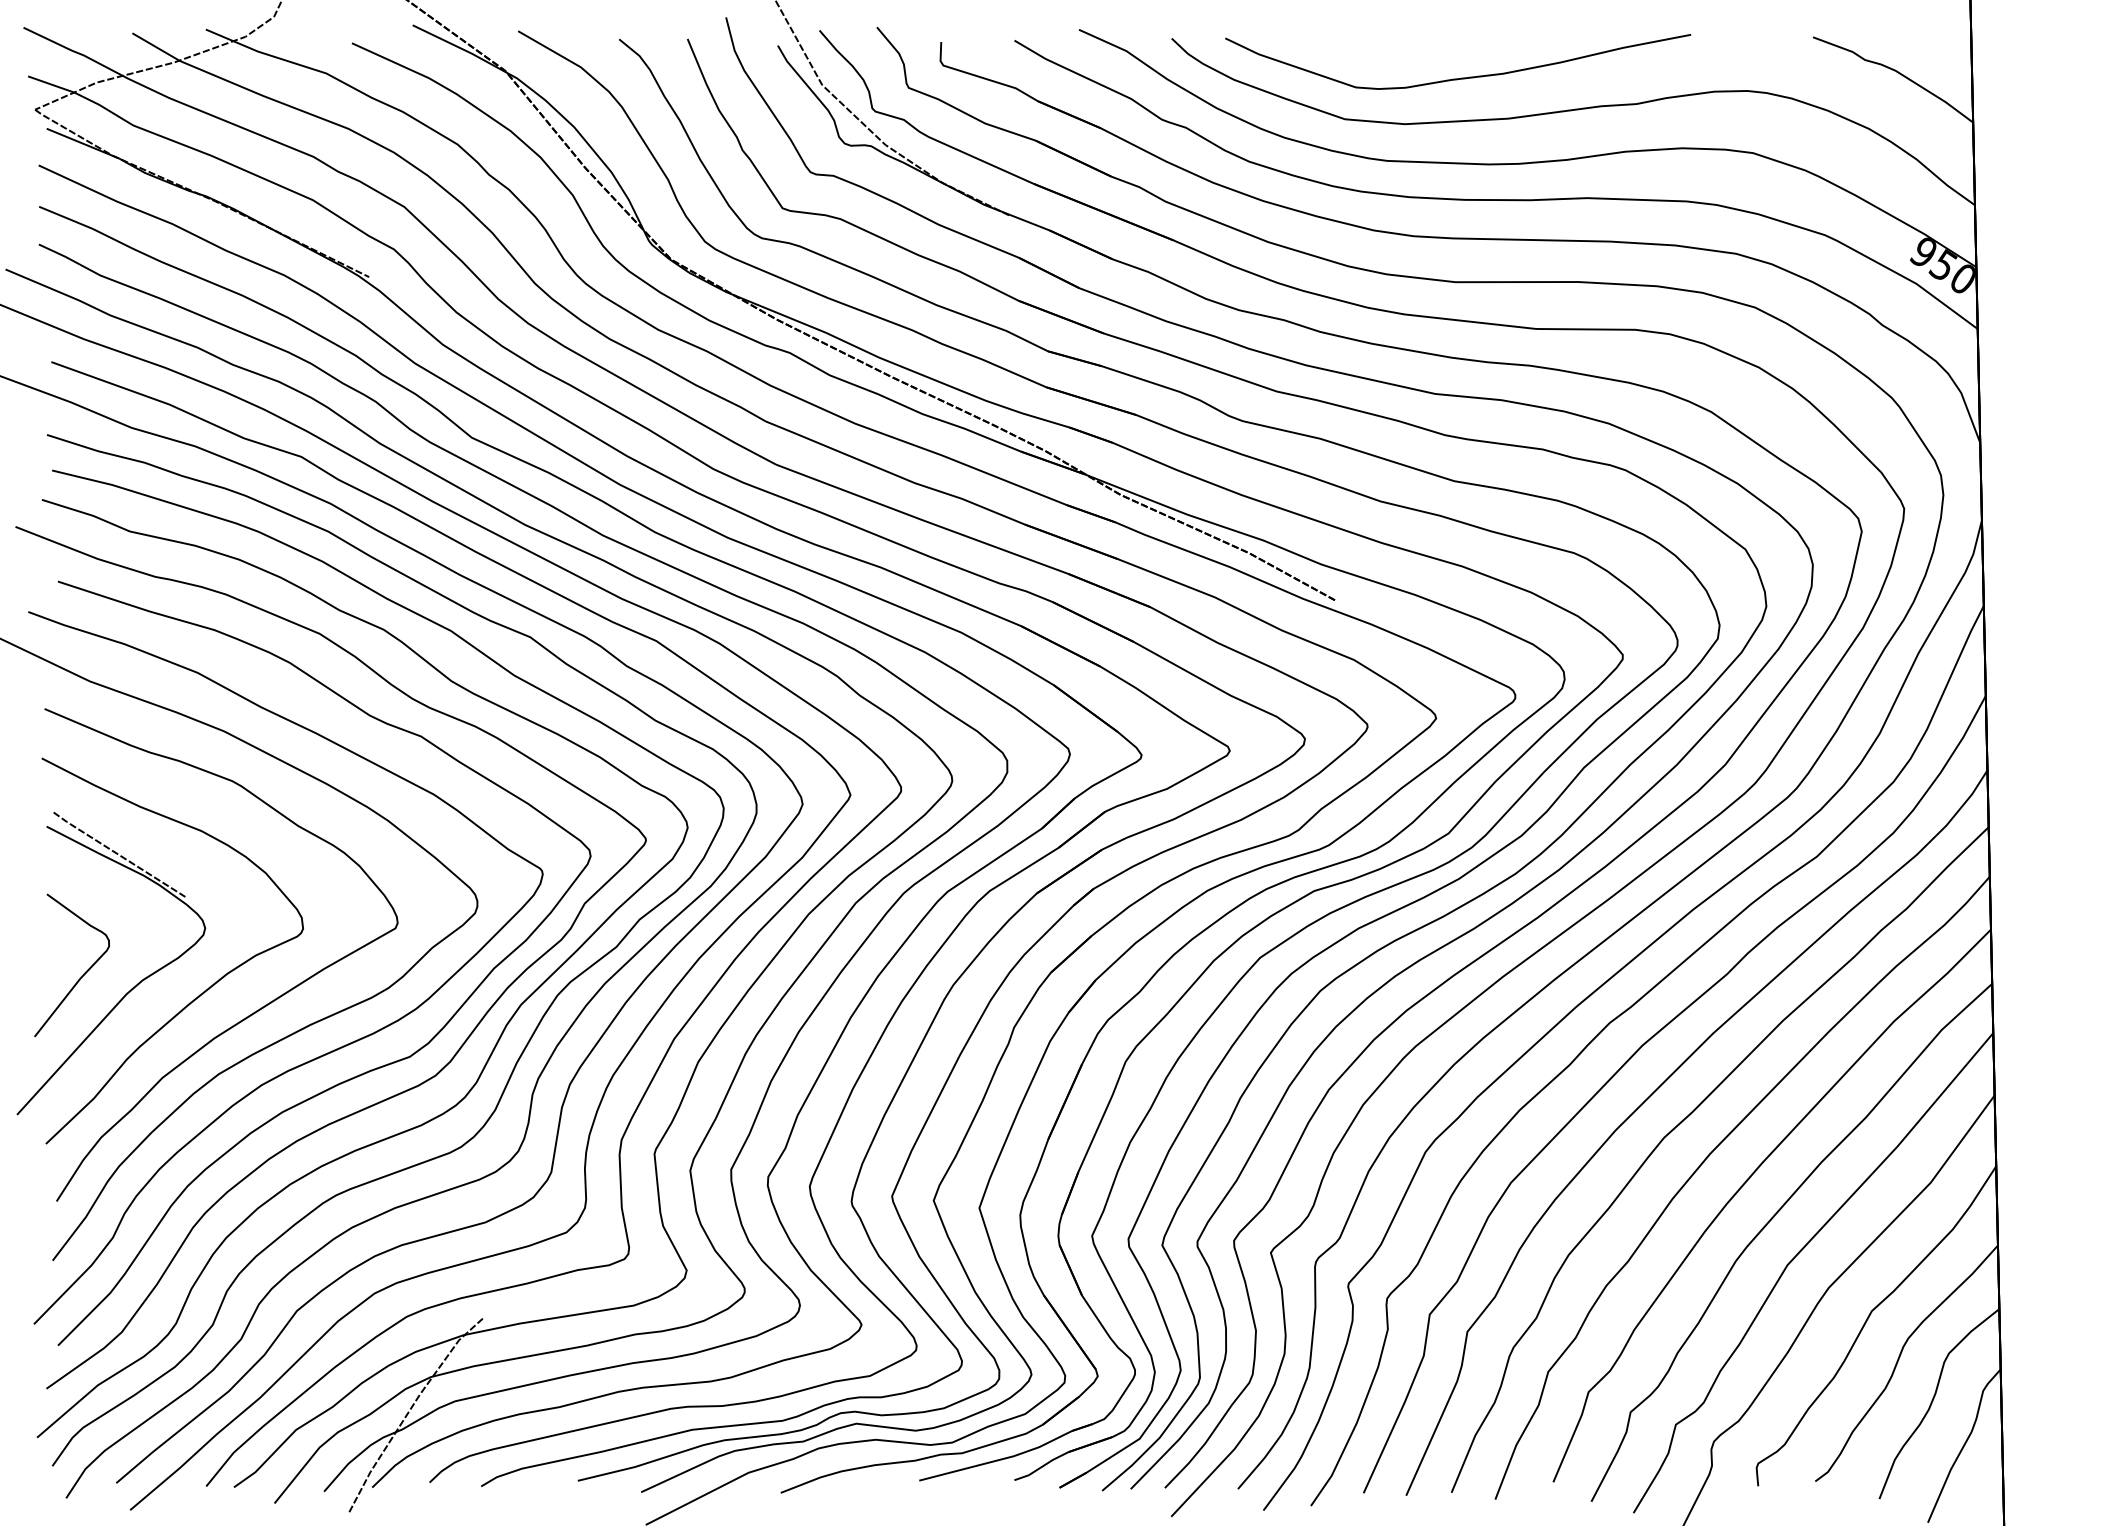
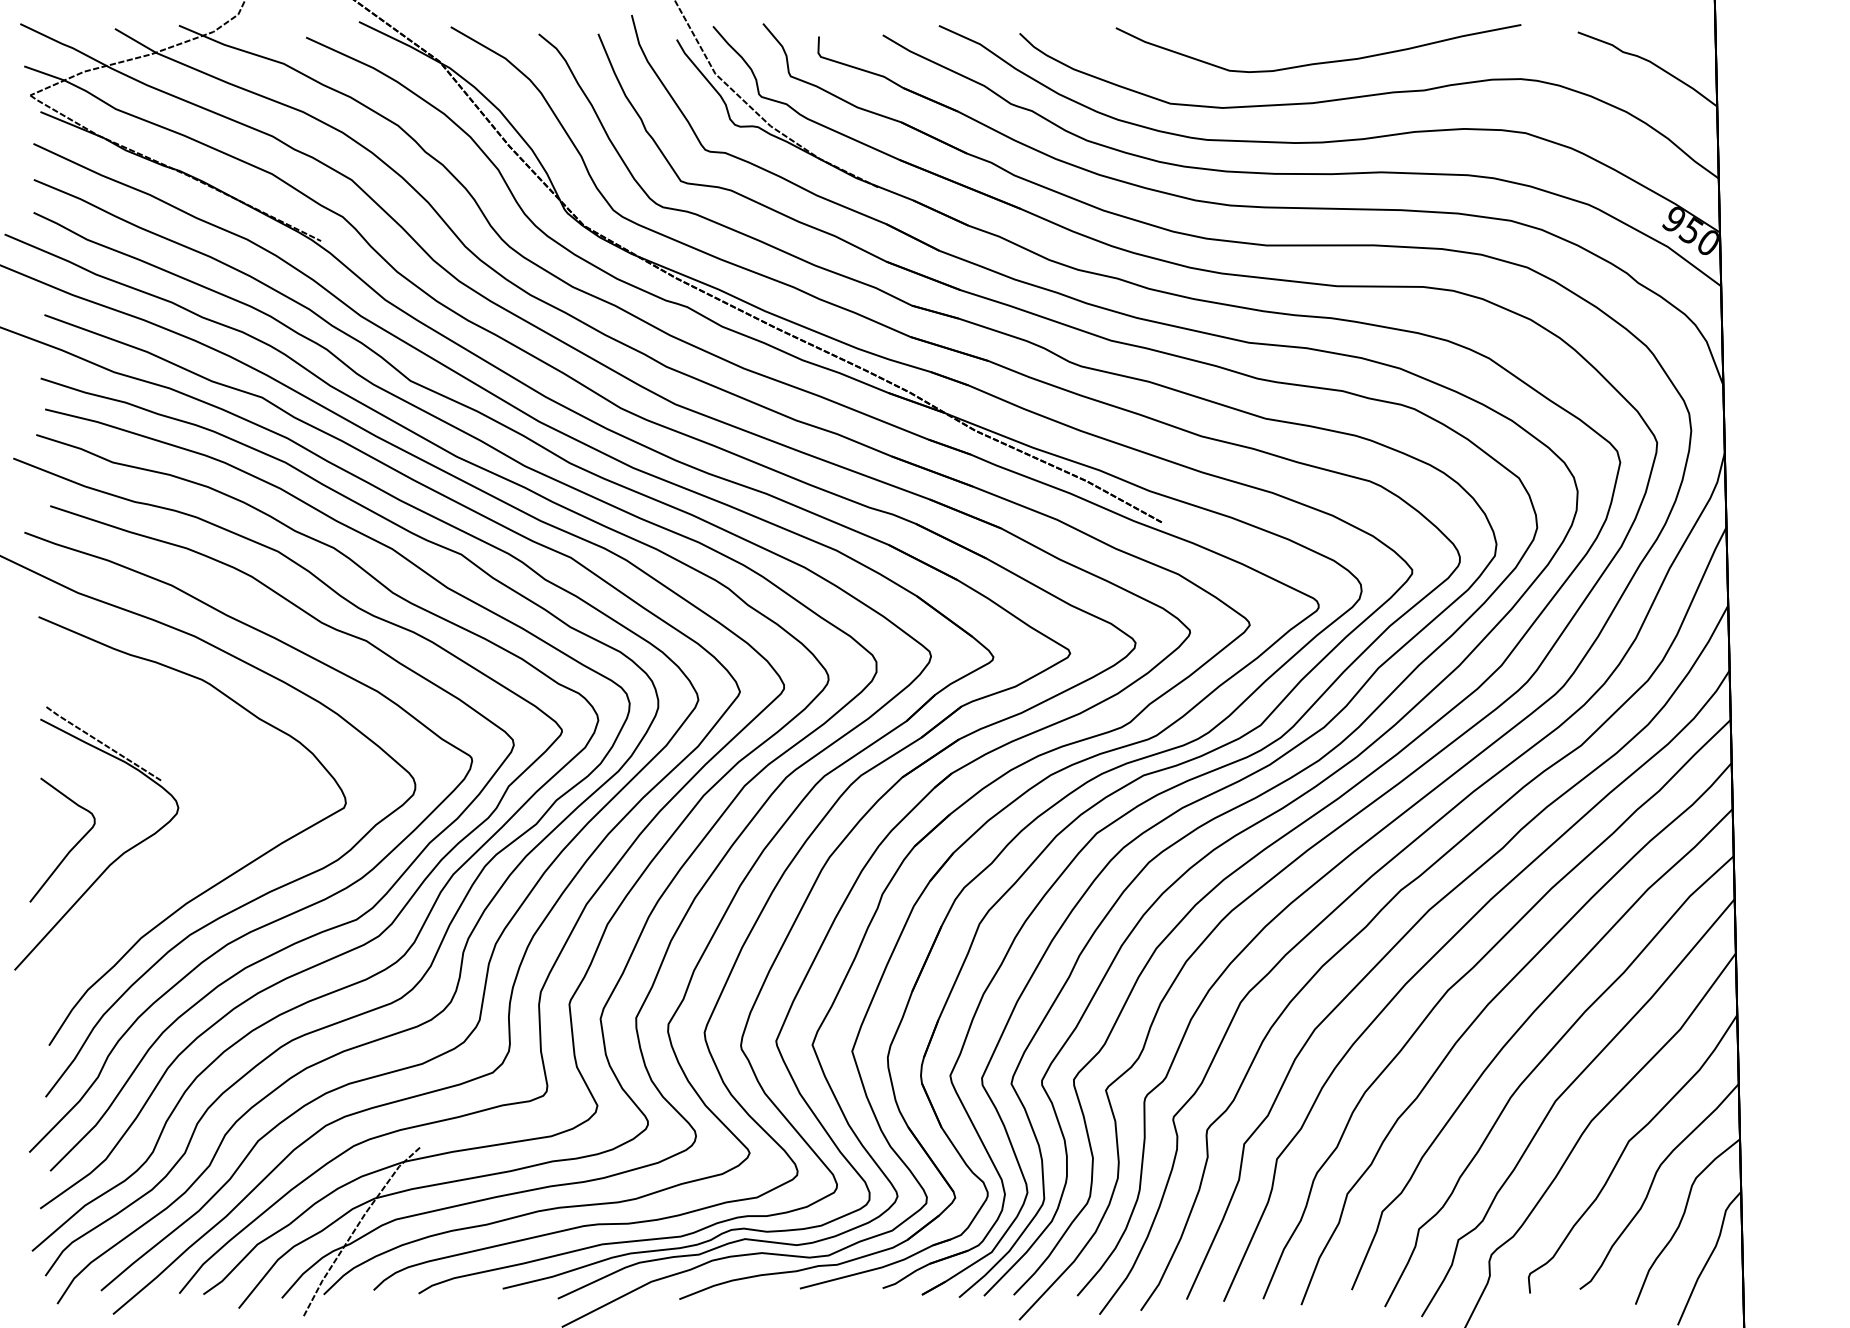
curve: (1461, 77) -> (1321, 62), moved
curve: (204, 990) -> (177, 862), removed

